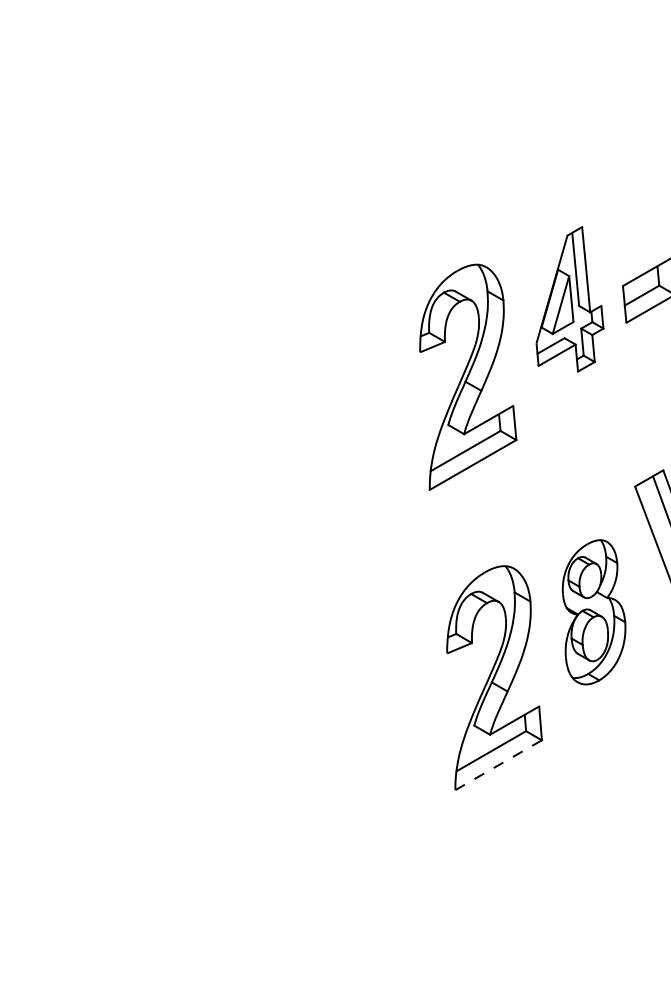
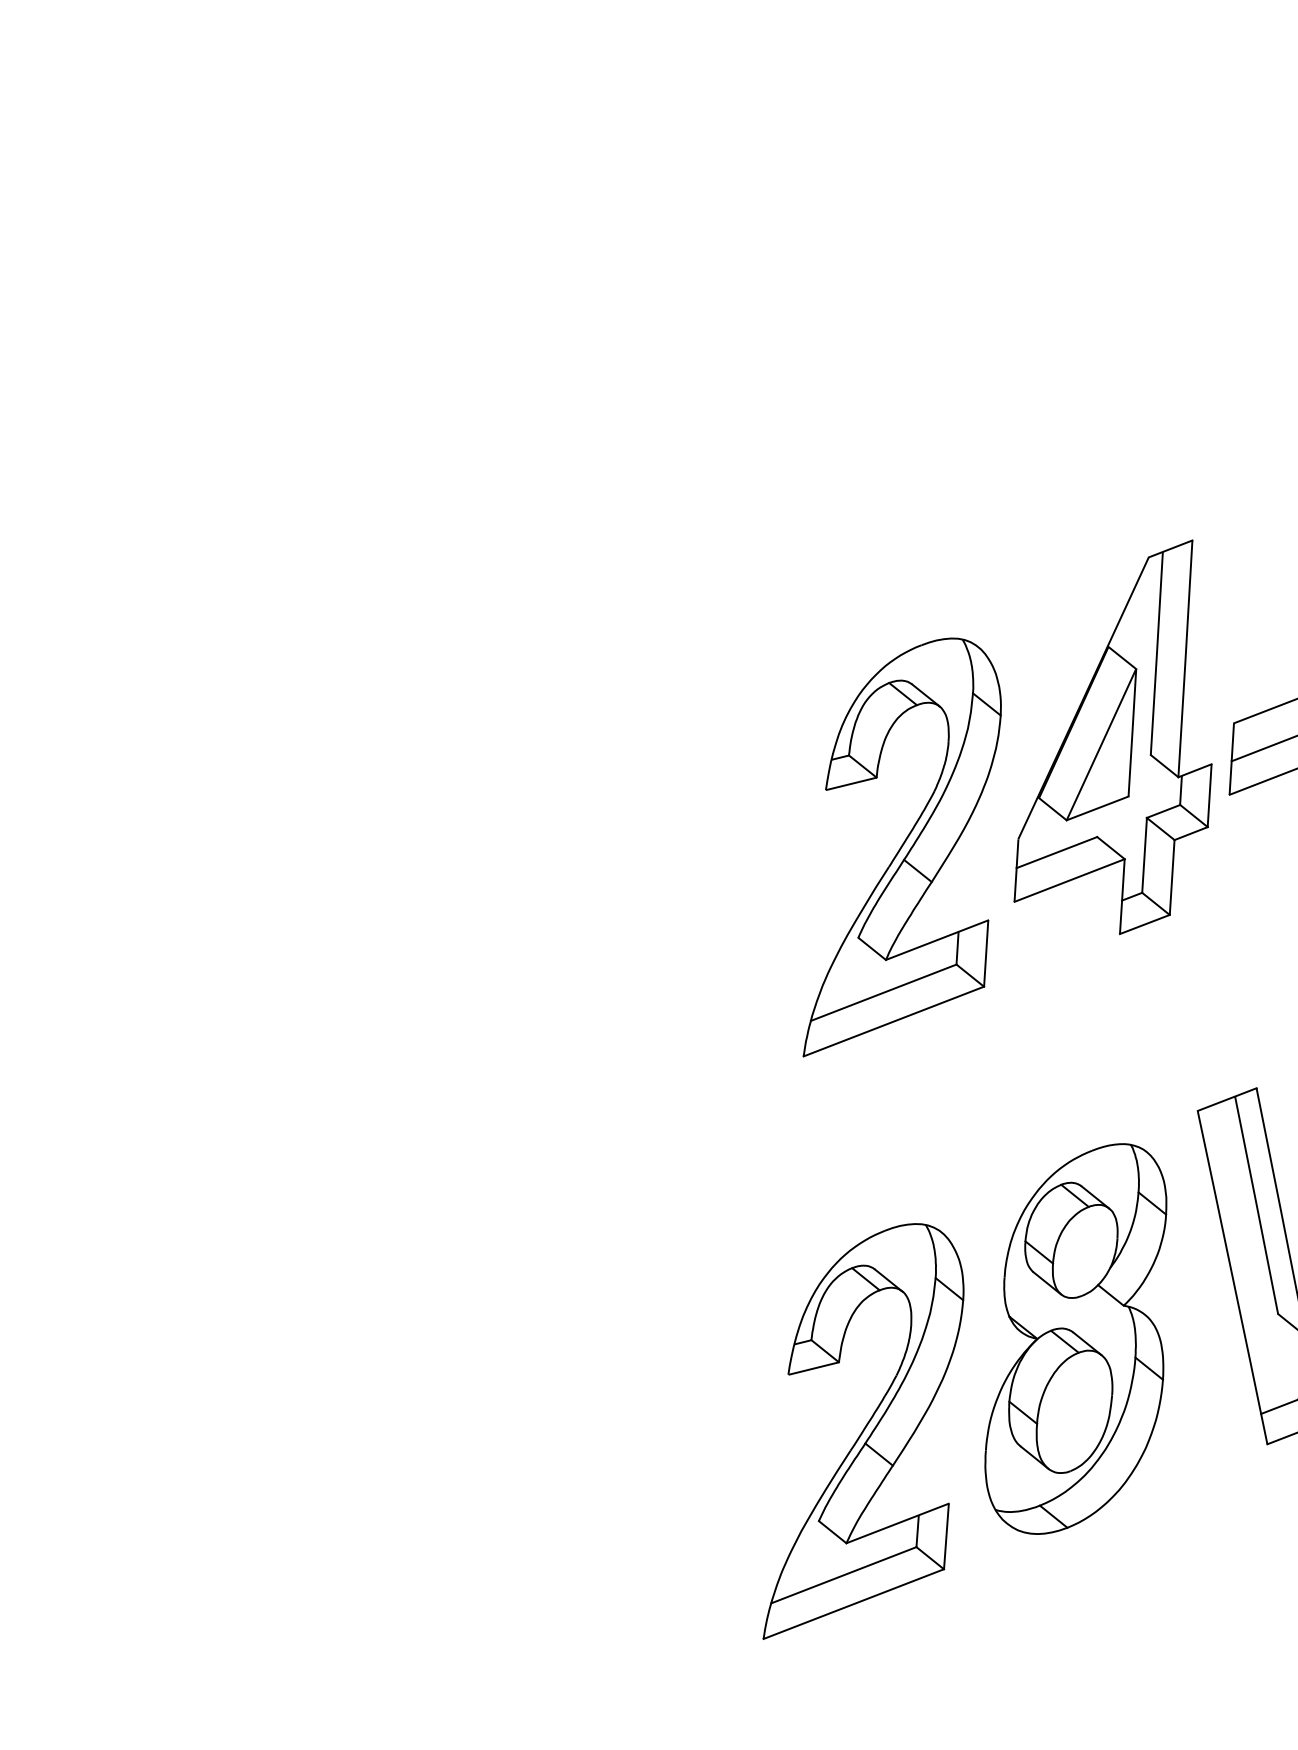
part: (569, 299) -> (1127, 733), size x1.43
part: (593, 612) -> (1080, 1339), size x1.43
line: (498, 765) -> (853, 1604), dashed -> solid

